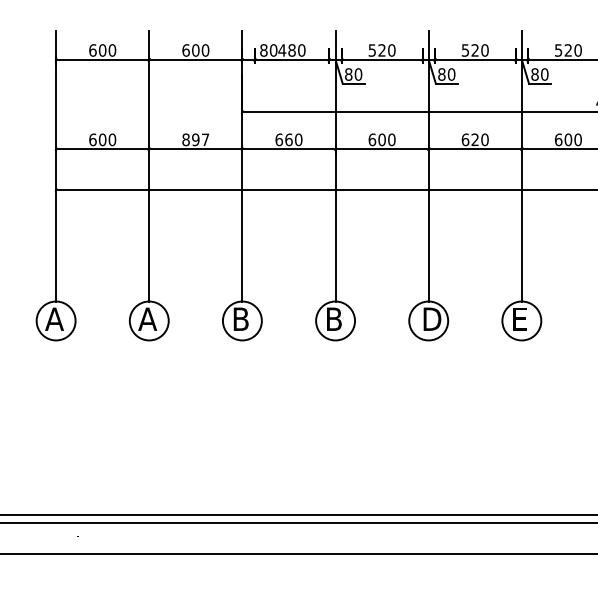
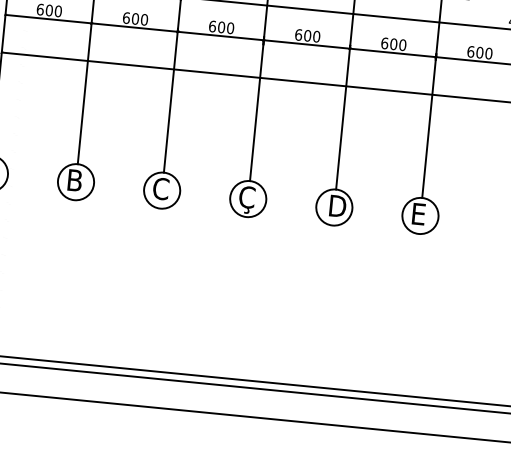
text: (195, 139) -> (135, 18), 897 -> 600
text: (288, 139) -> (221, 27), 660 -> 600
text: (475, 139) -> (394, 43), 620 -> 600
text: (147, 318) -> (74, 179), A -> B
text: (240, 319) -> (160, 189), B -> C
text: (333, 321) -> (246, 199), B -> Ç

